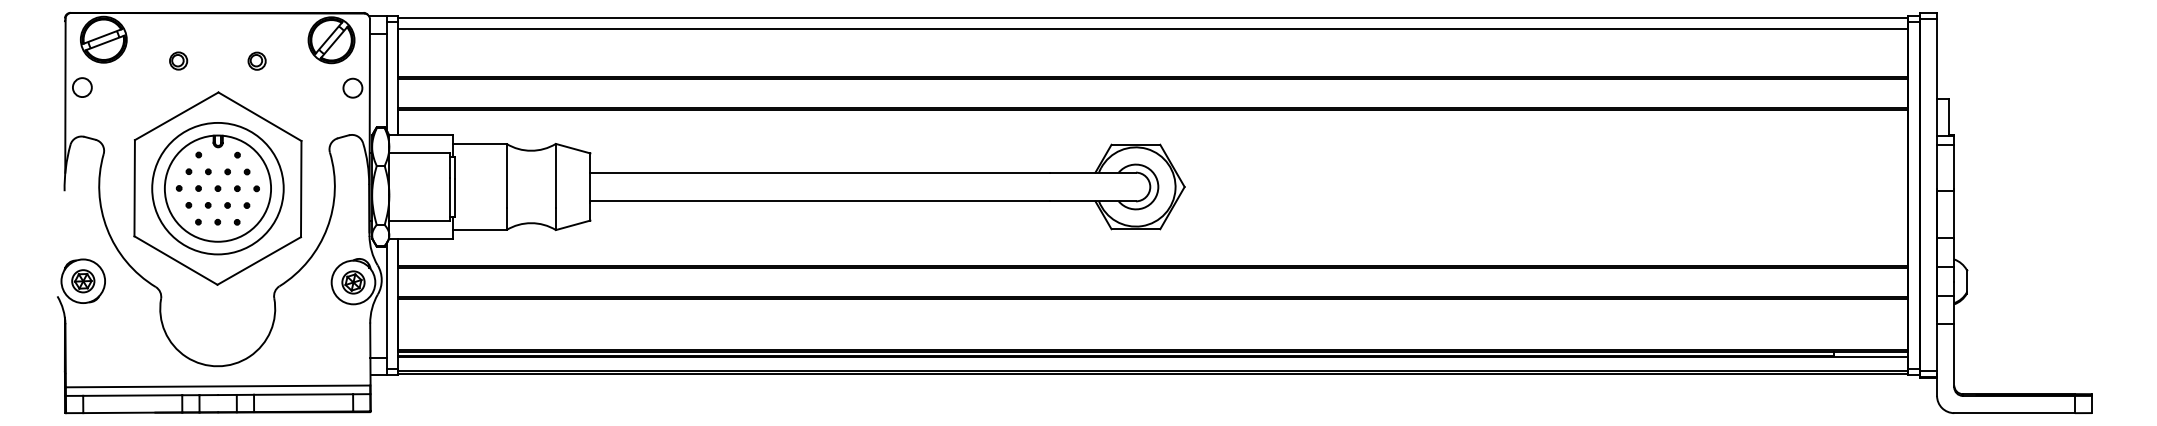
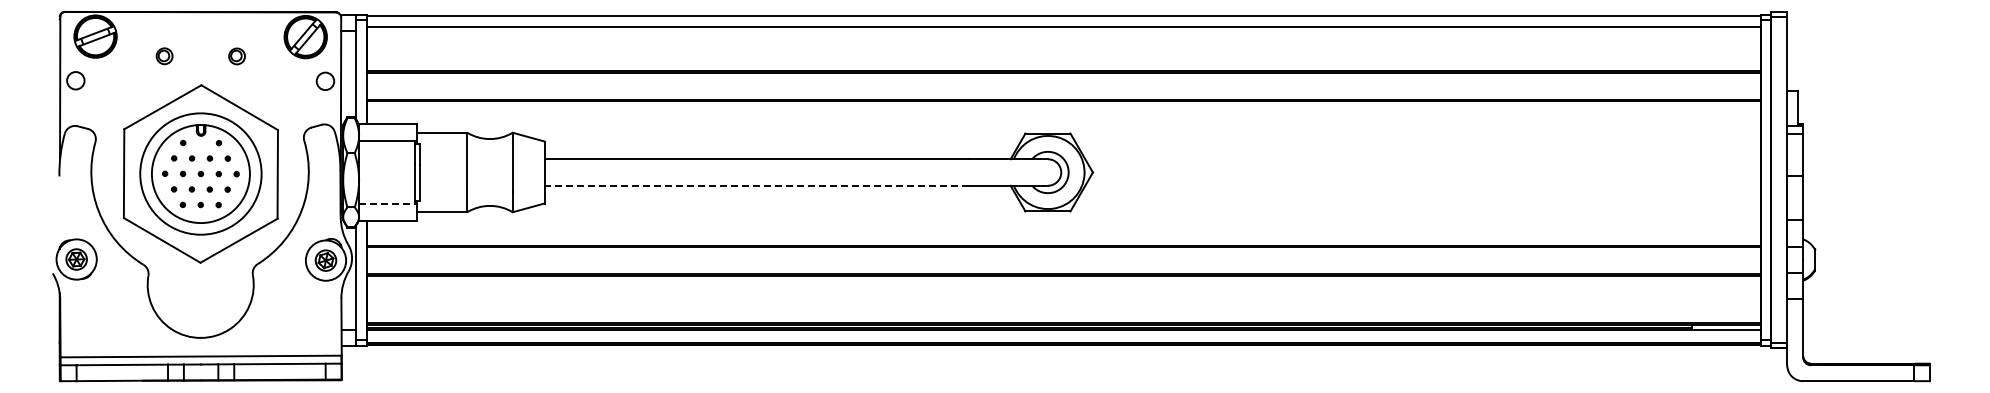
line: (820, 201) -> (756, 185), solid -> dashed
line: (419, 221) -> (386, 204), solid -> dashed

